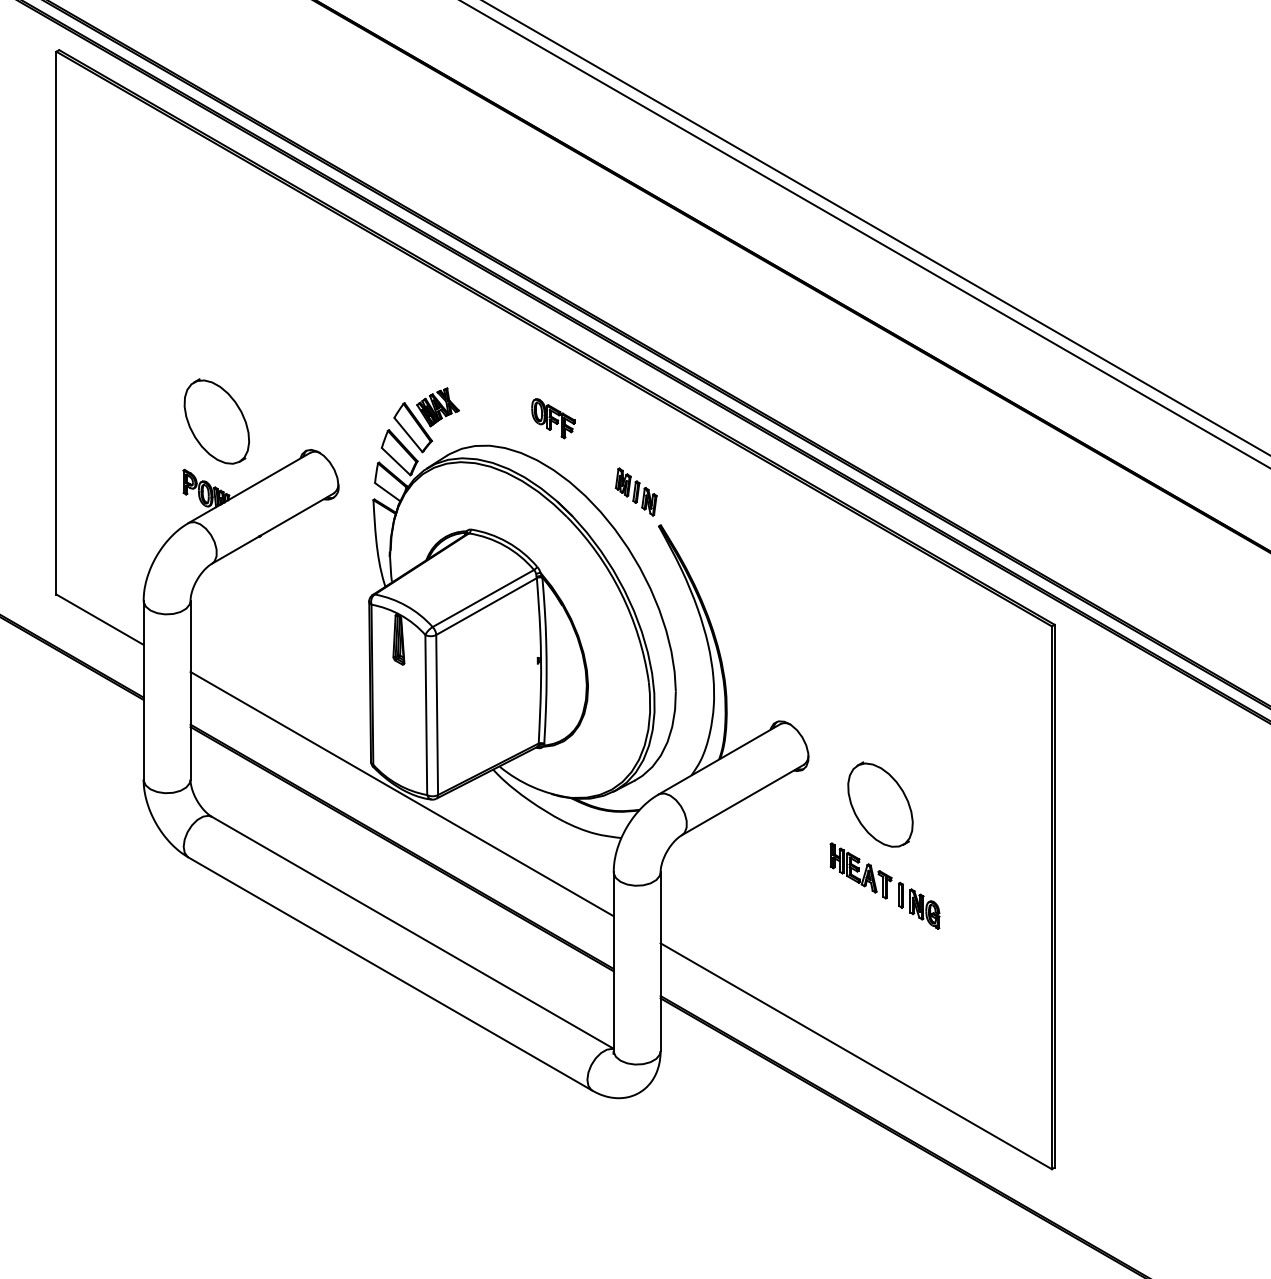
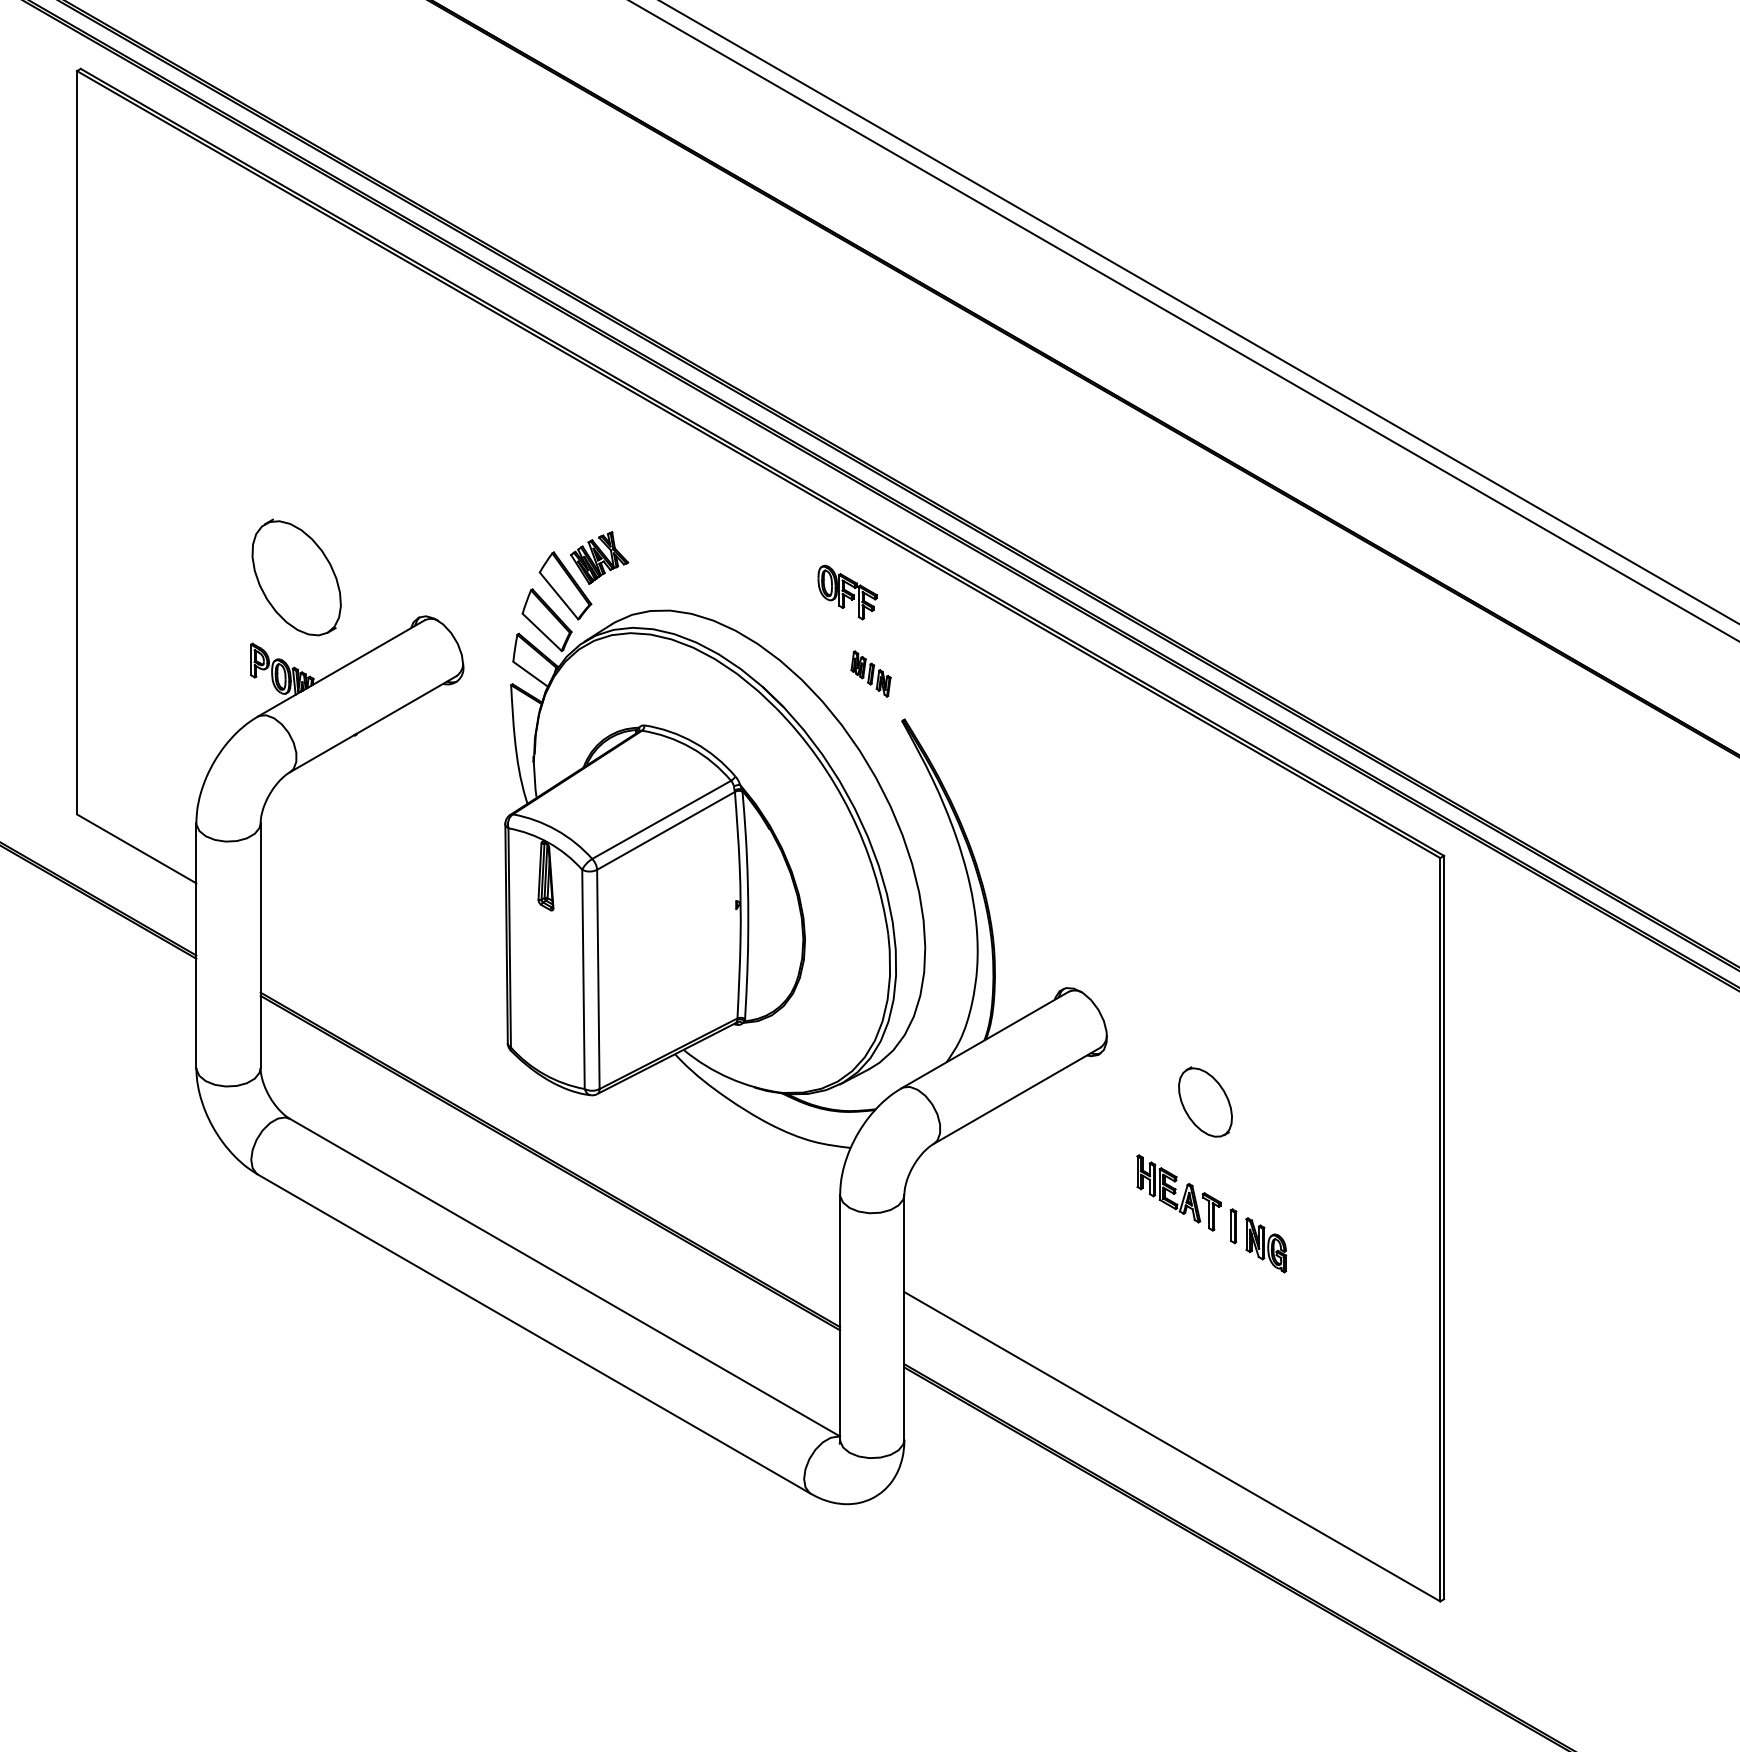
part: (553, 418) -> (847, 592), moved
part: (635, 491) -> (870, 673), size x0.7
line: (402, 793) -> (550, 1087), removed
part: (880, 804) -> (1205, 1101), size x0.6

